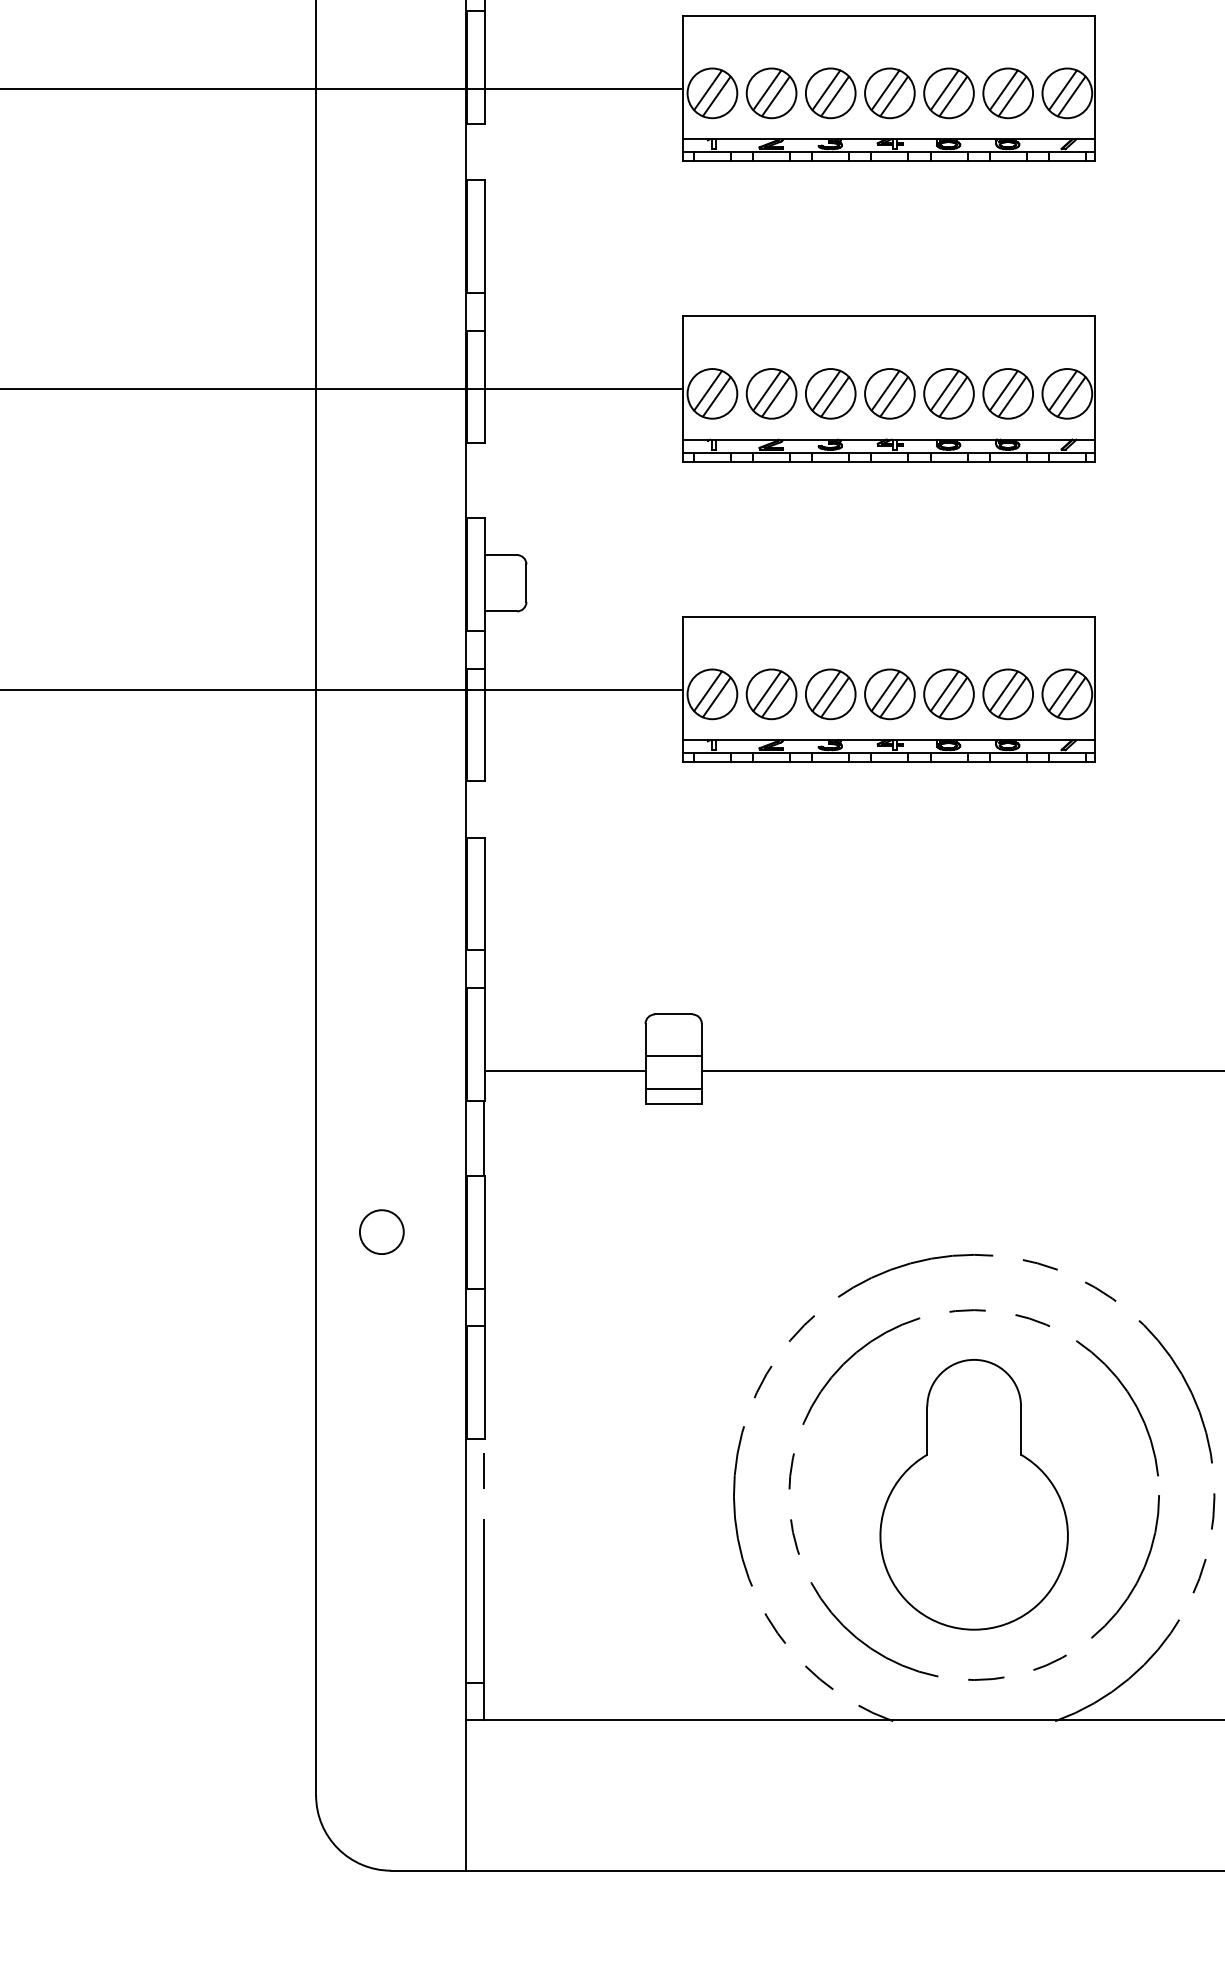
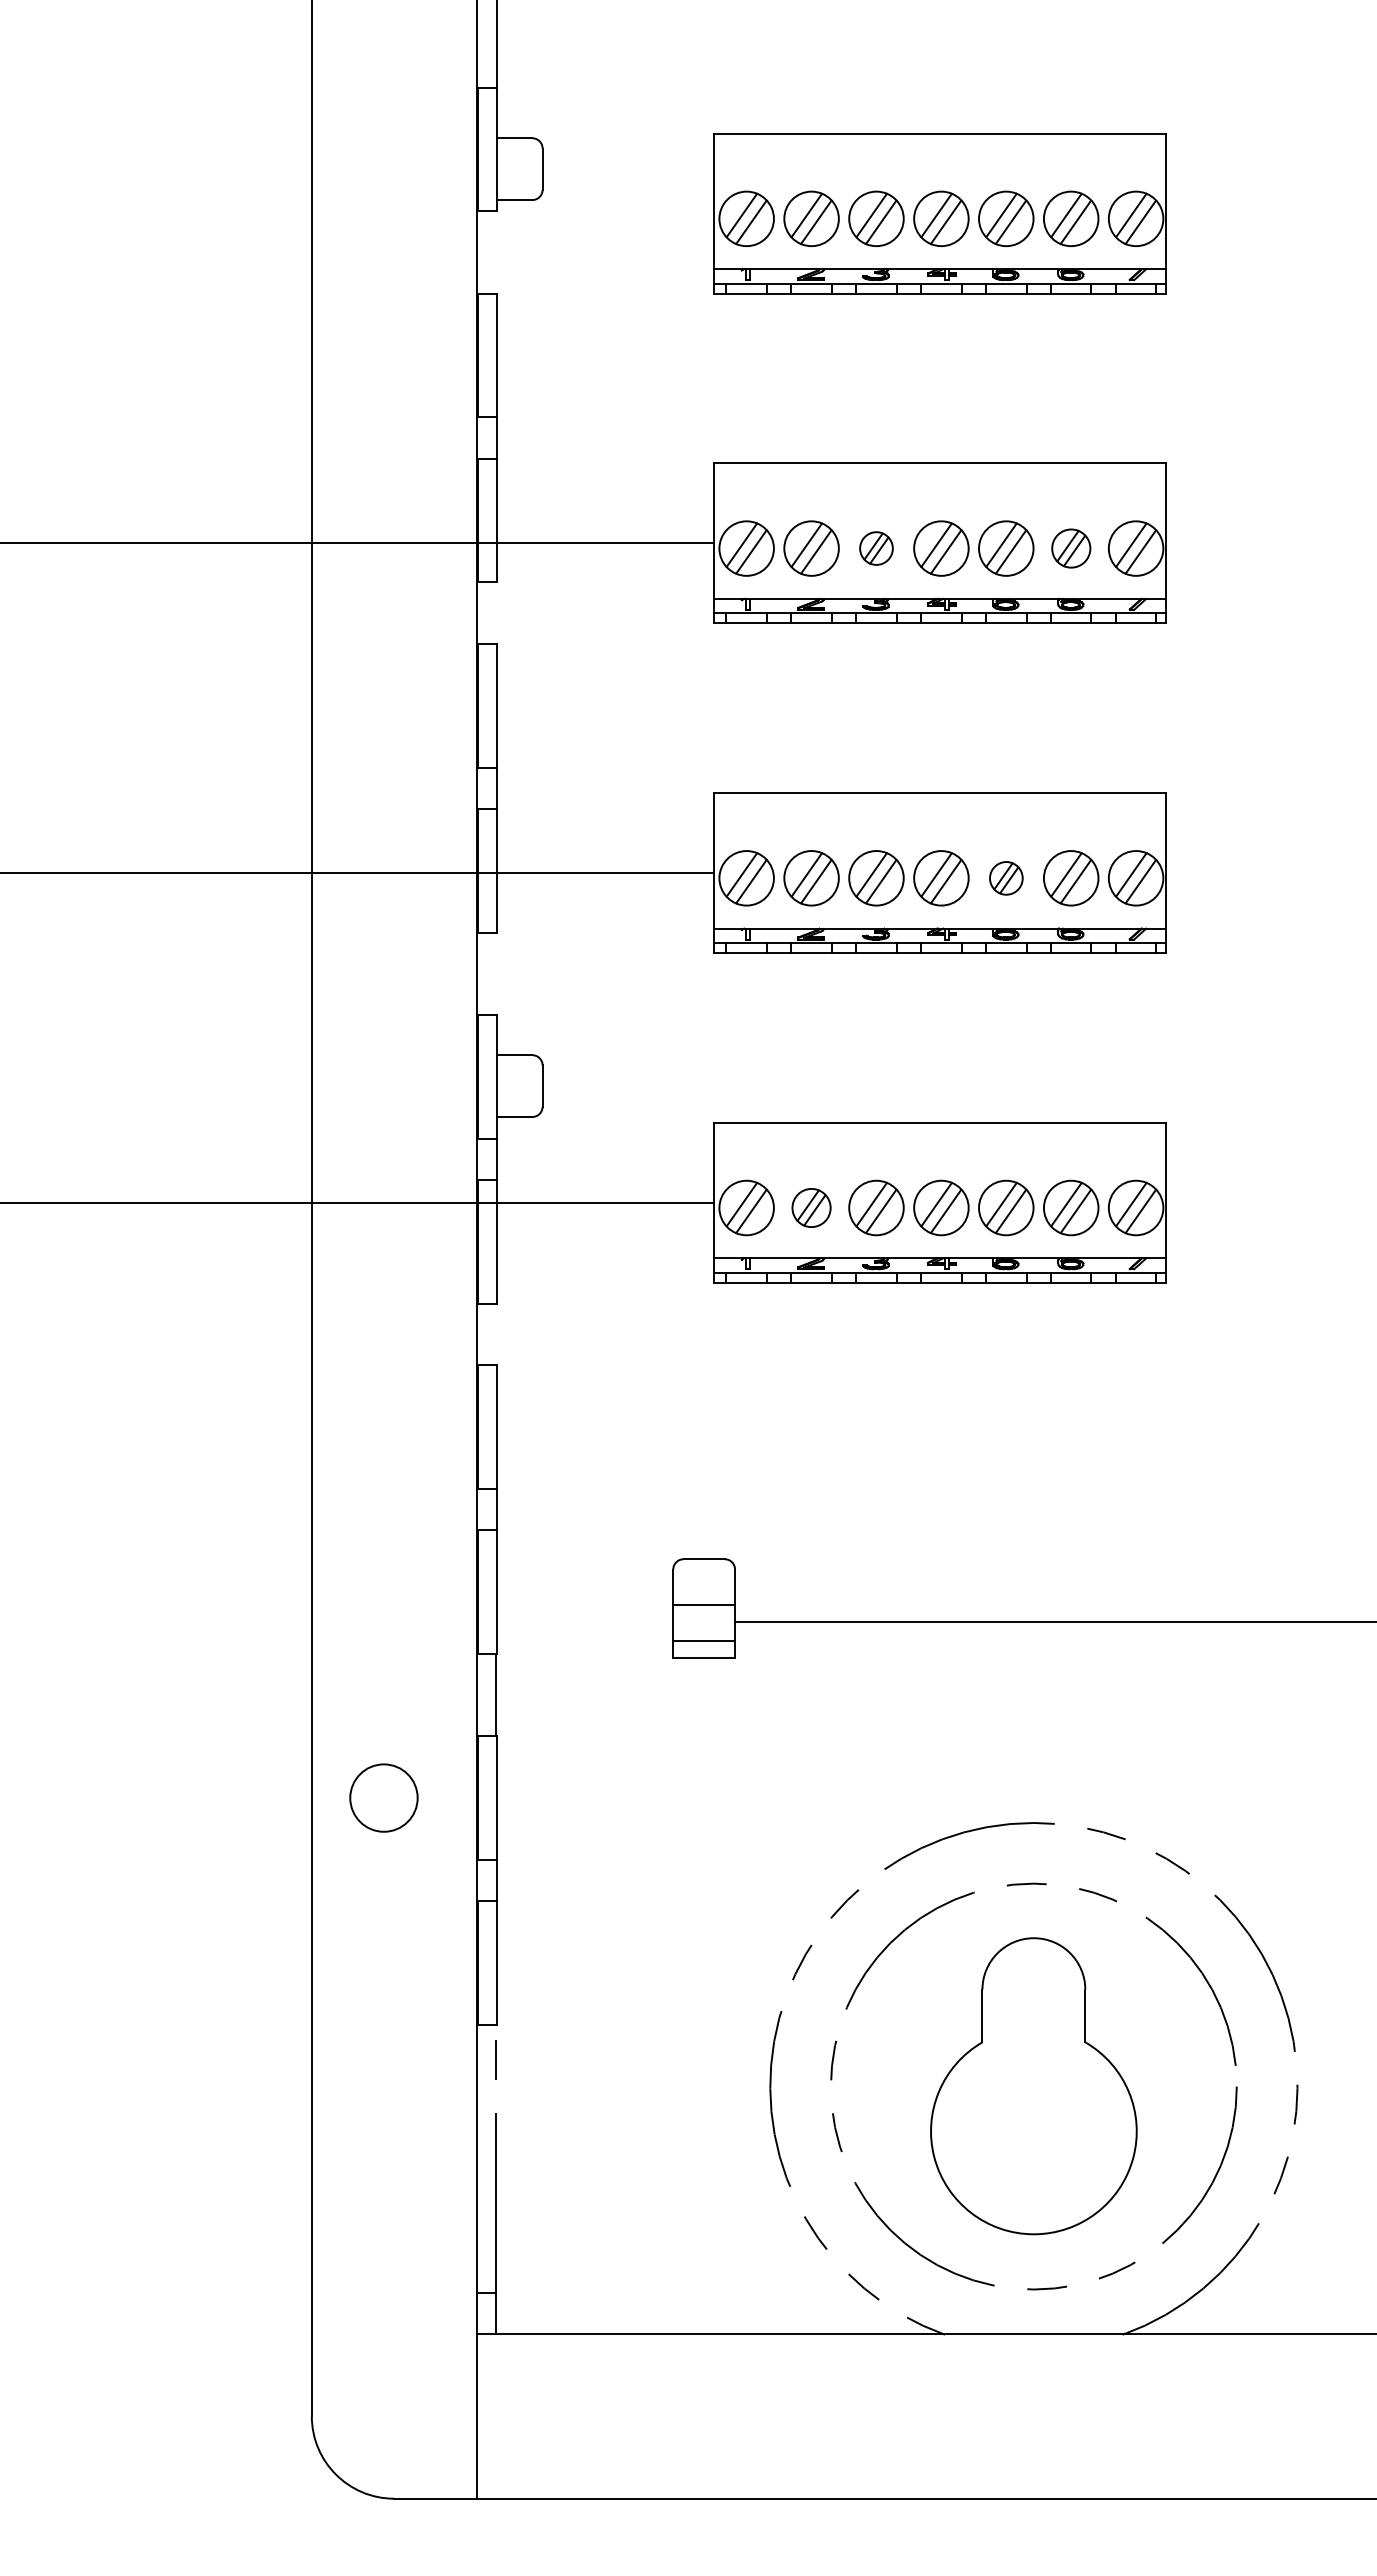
part: (830, 93) -> (876, 548), size x0.6
part: (1008, 93) -> (1071, 548), size x0.7
part: (949, 394) -> (1006, 878), size x0.6
part: (771, 693) -> (811, 1207), size x0.7
line: (565, 1071) -> (585, 1621), removed
circle: (381, 1232) -> (383, 1798), size x1.4

